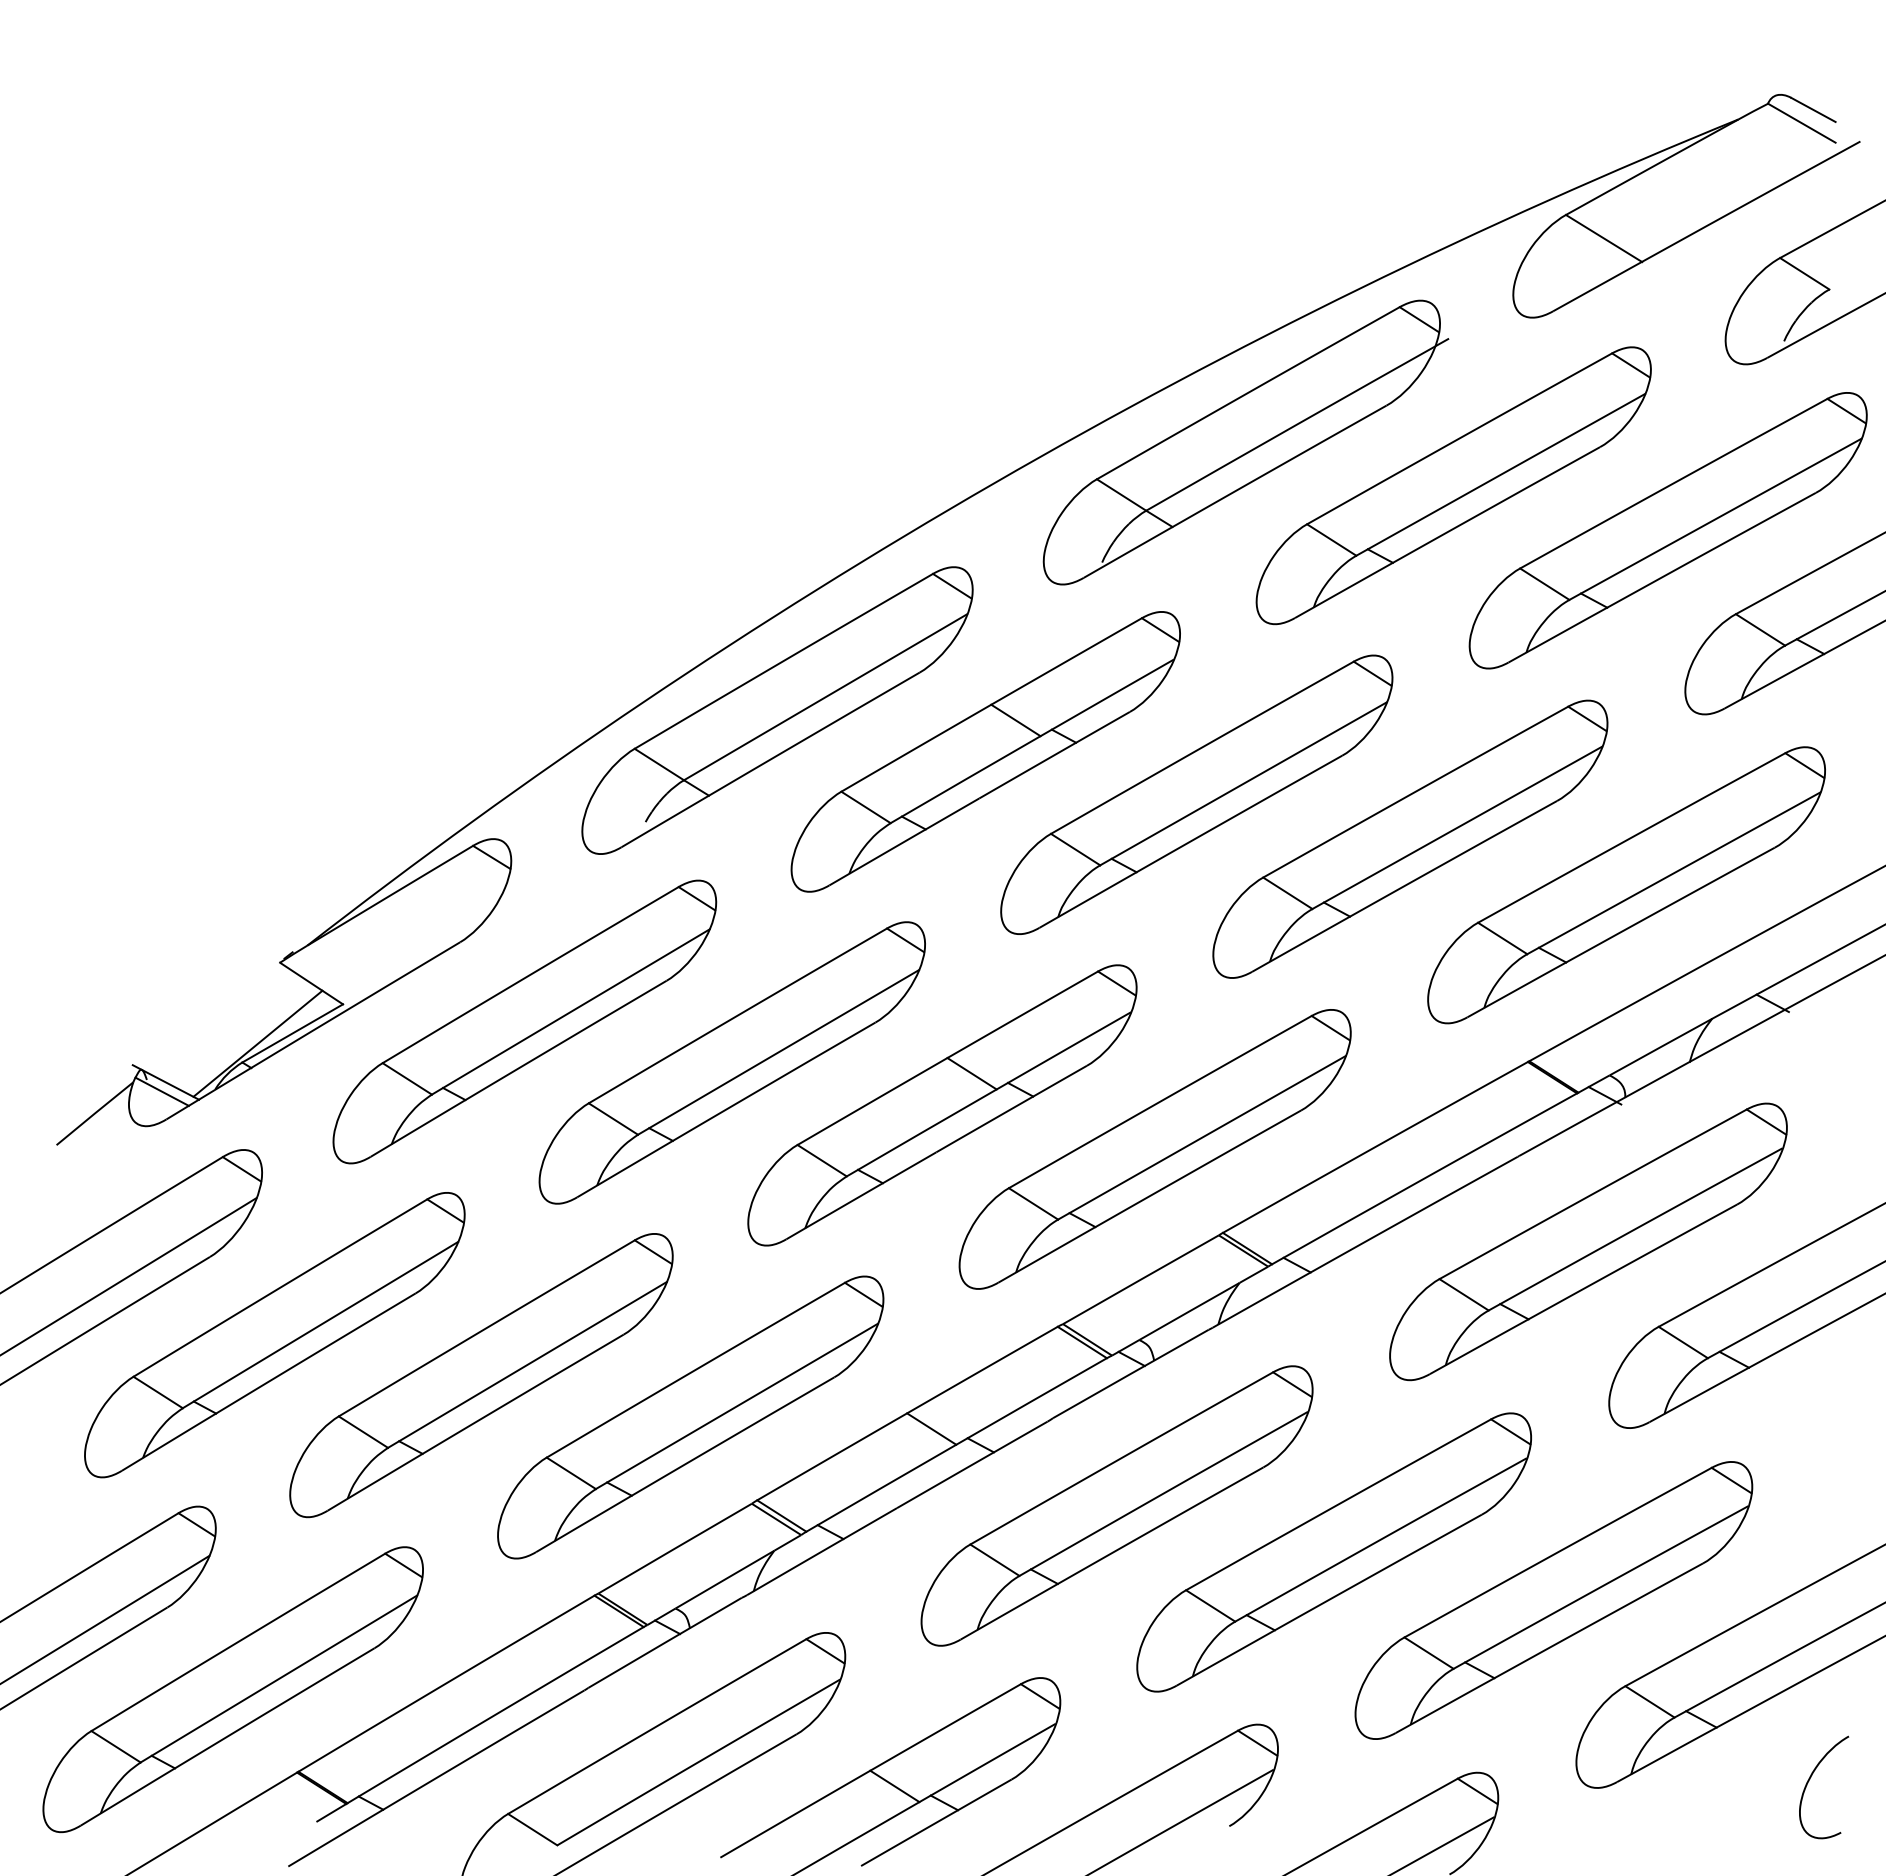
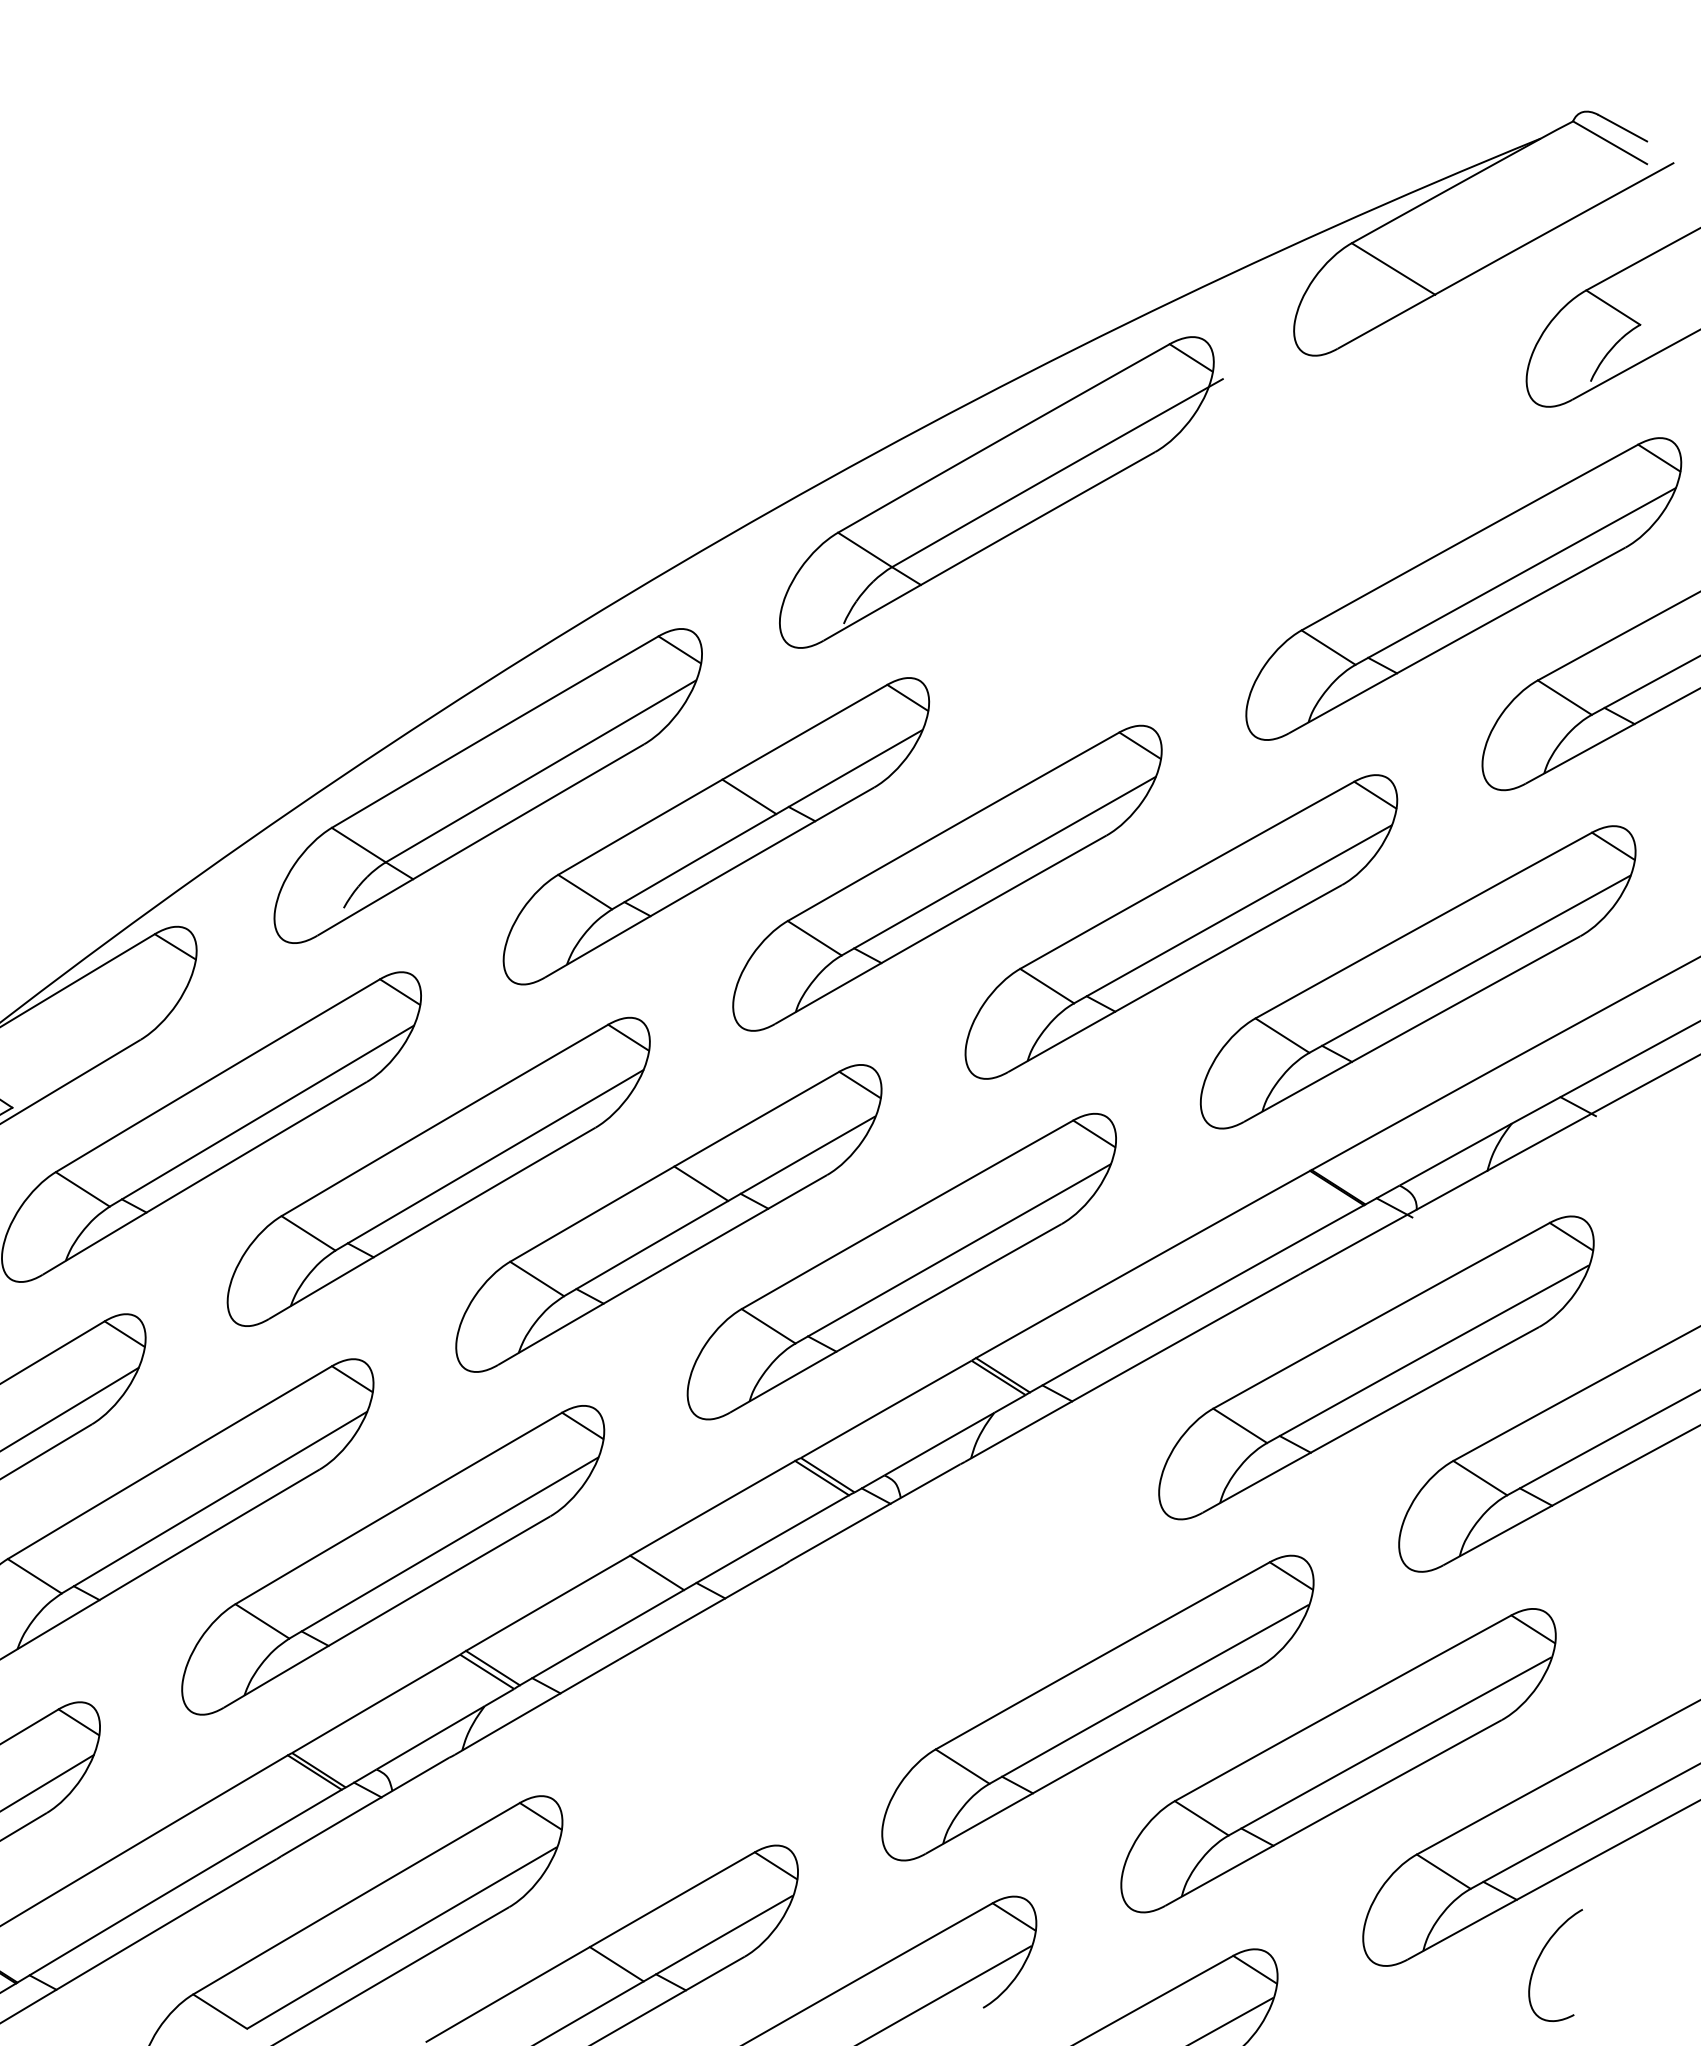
part: (1453, 485) -> (1228, 539), removed
part: (1116, 1505) -> (859, 1656), removed
curve: (1810, 1779) -> (1540, 1956), moved

